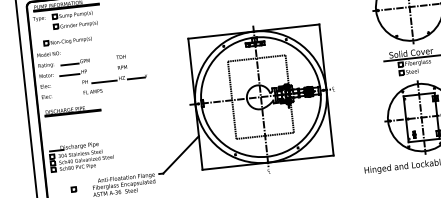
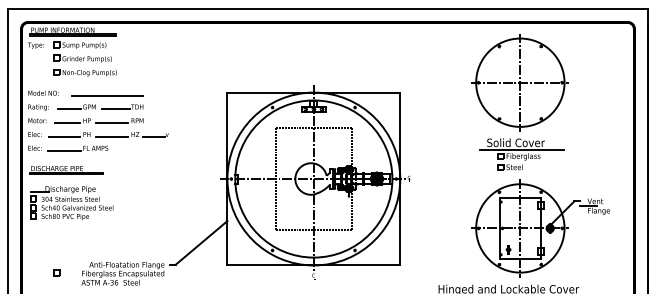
part: (67, 41) -> (84, 72), moved
line: (97, 50) -> (107, 95), added
line: (104, 60) -> (115, 109), added
line: (102, 71) -> (111, 123), added
line: (68, 86) -> (64, 137), added
line: (69, 96) -> (64, 150), added
part: (81, 156) -> (71, 203), moved

